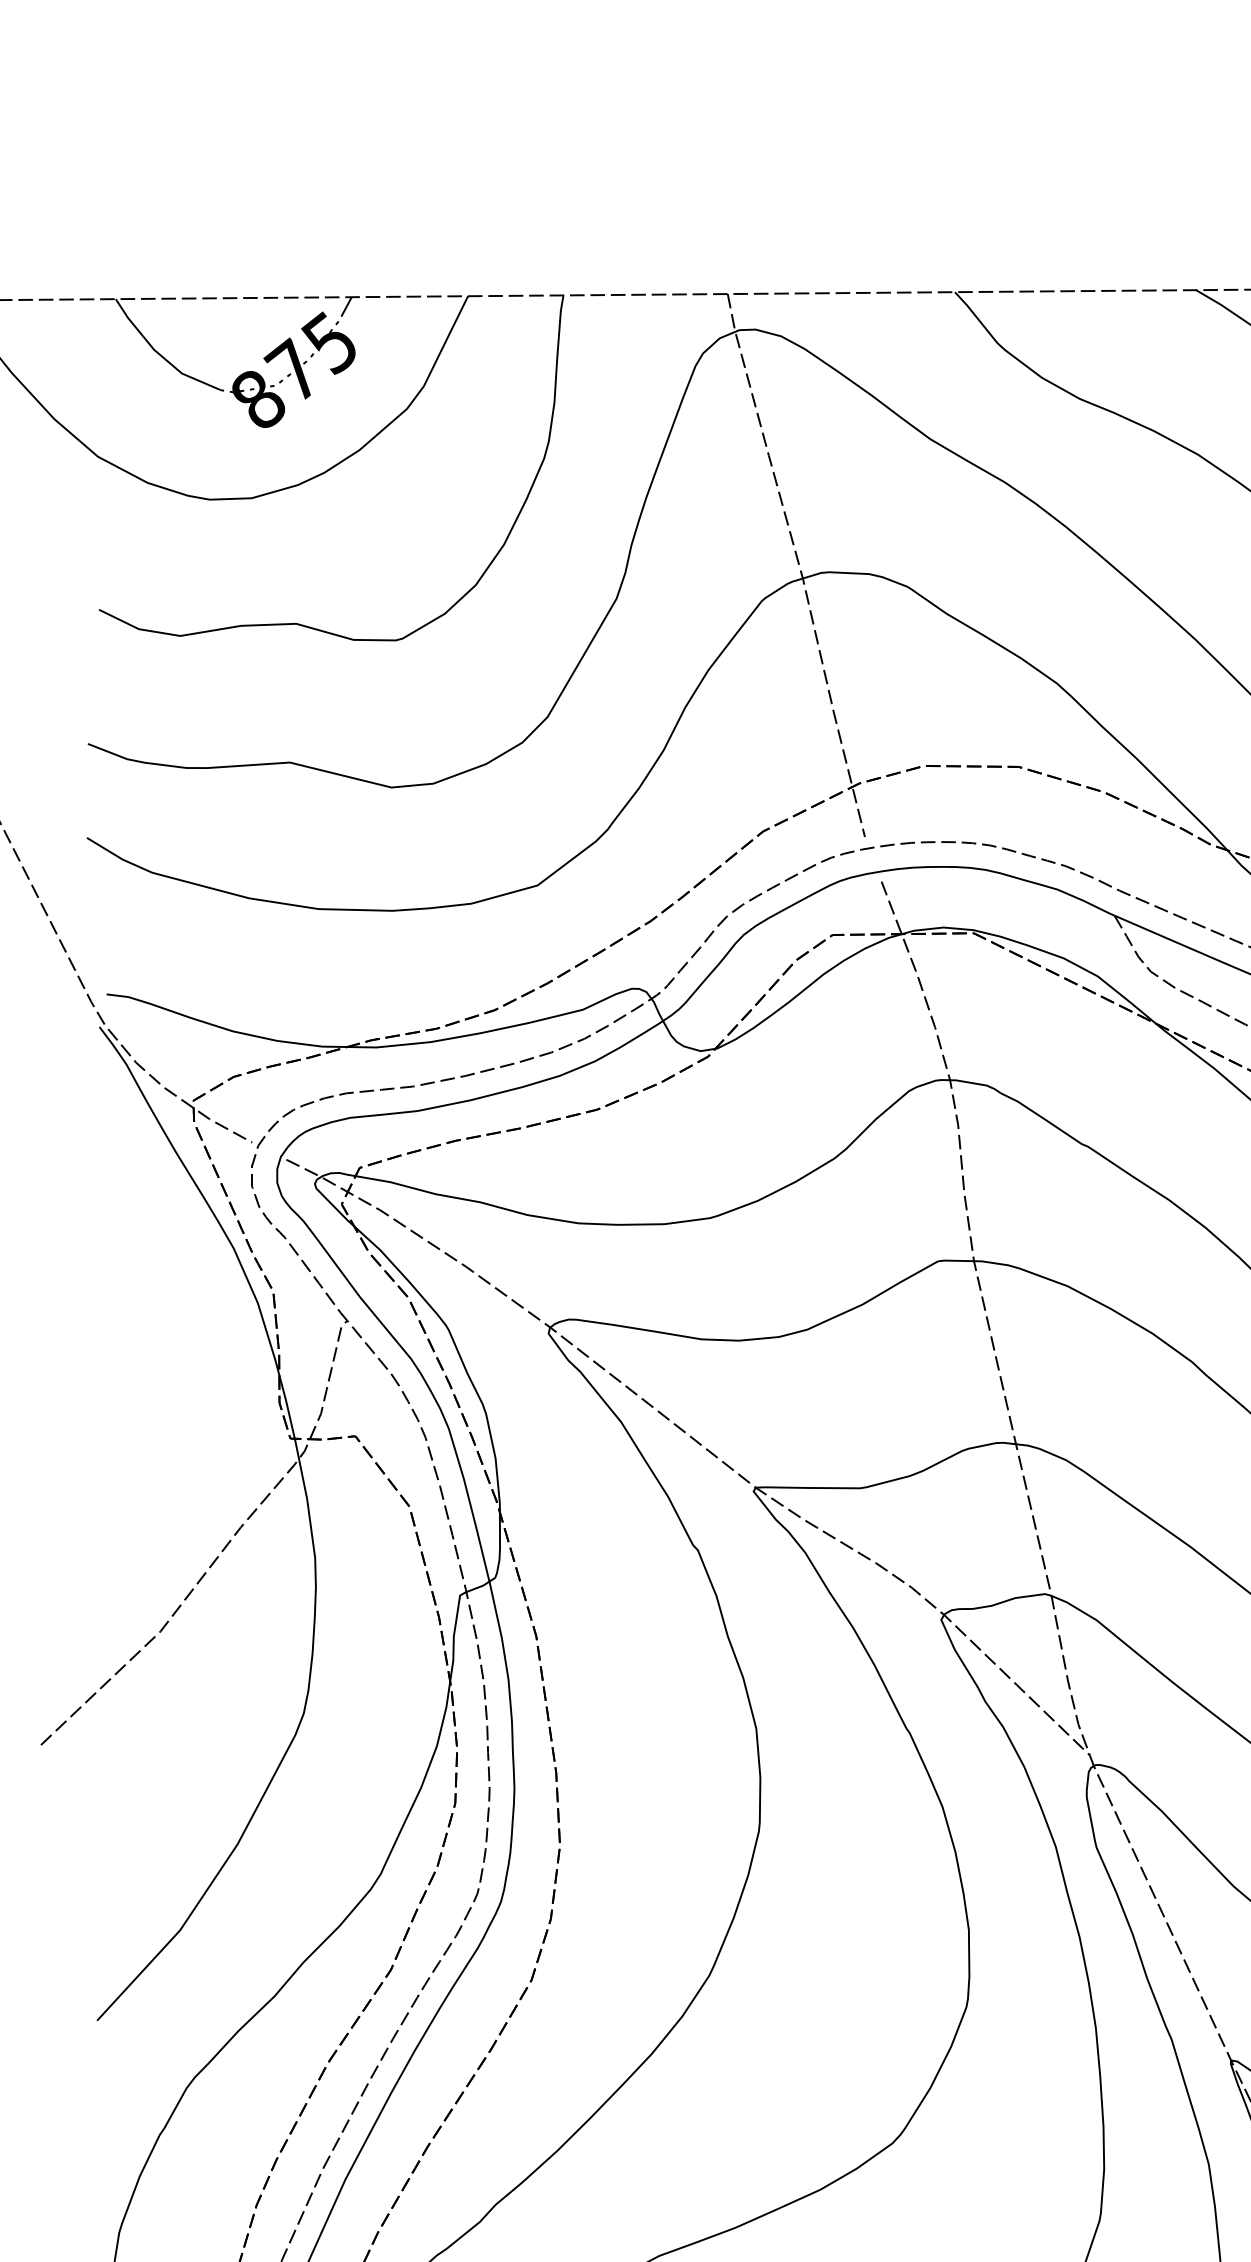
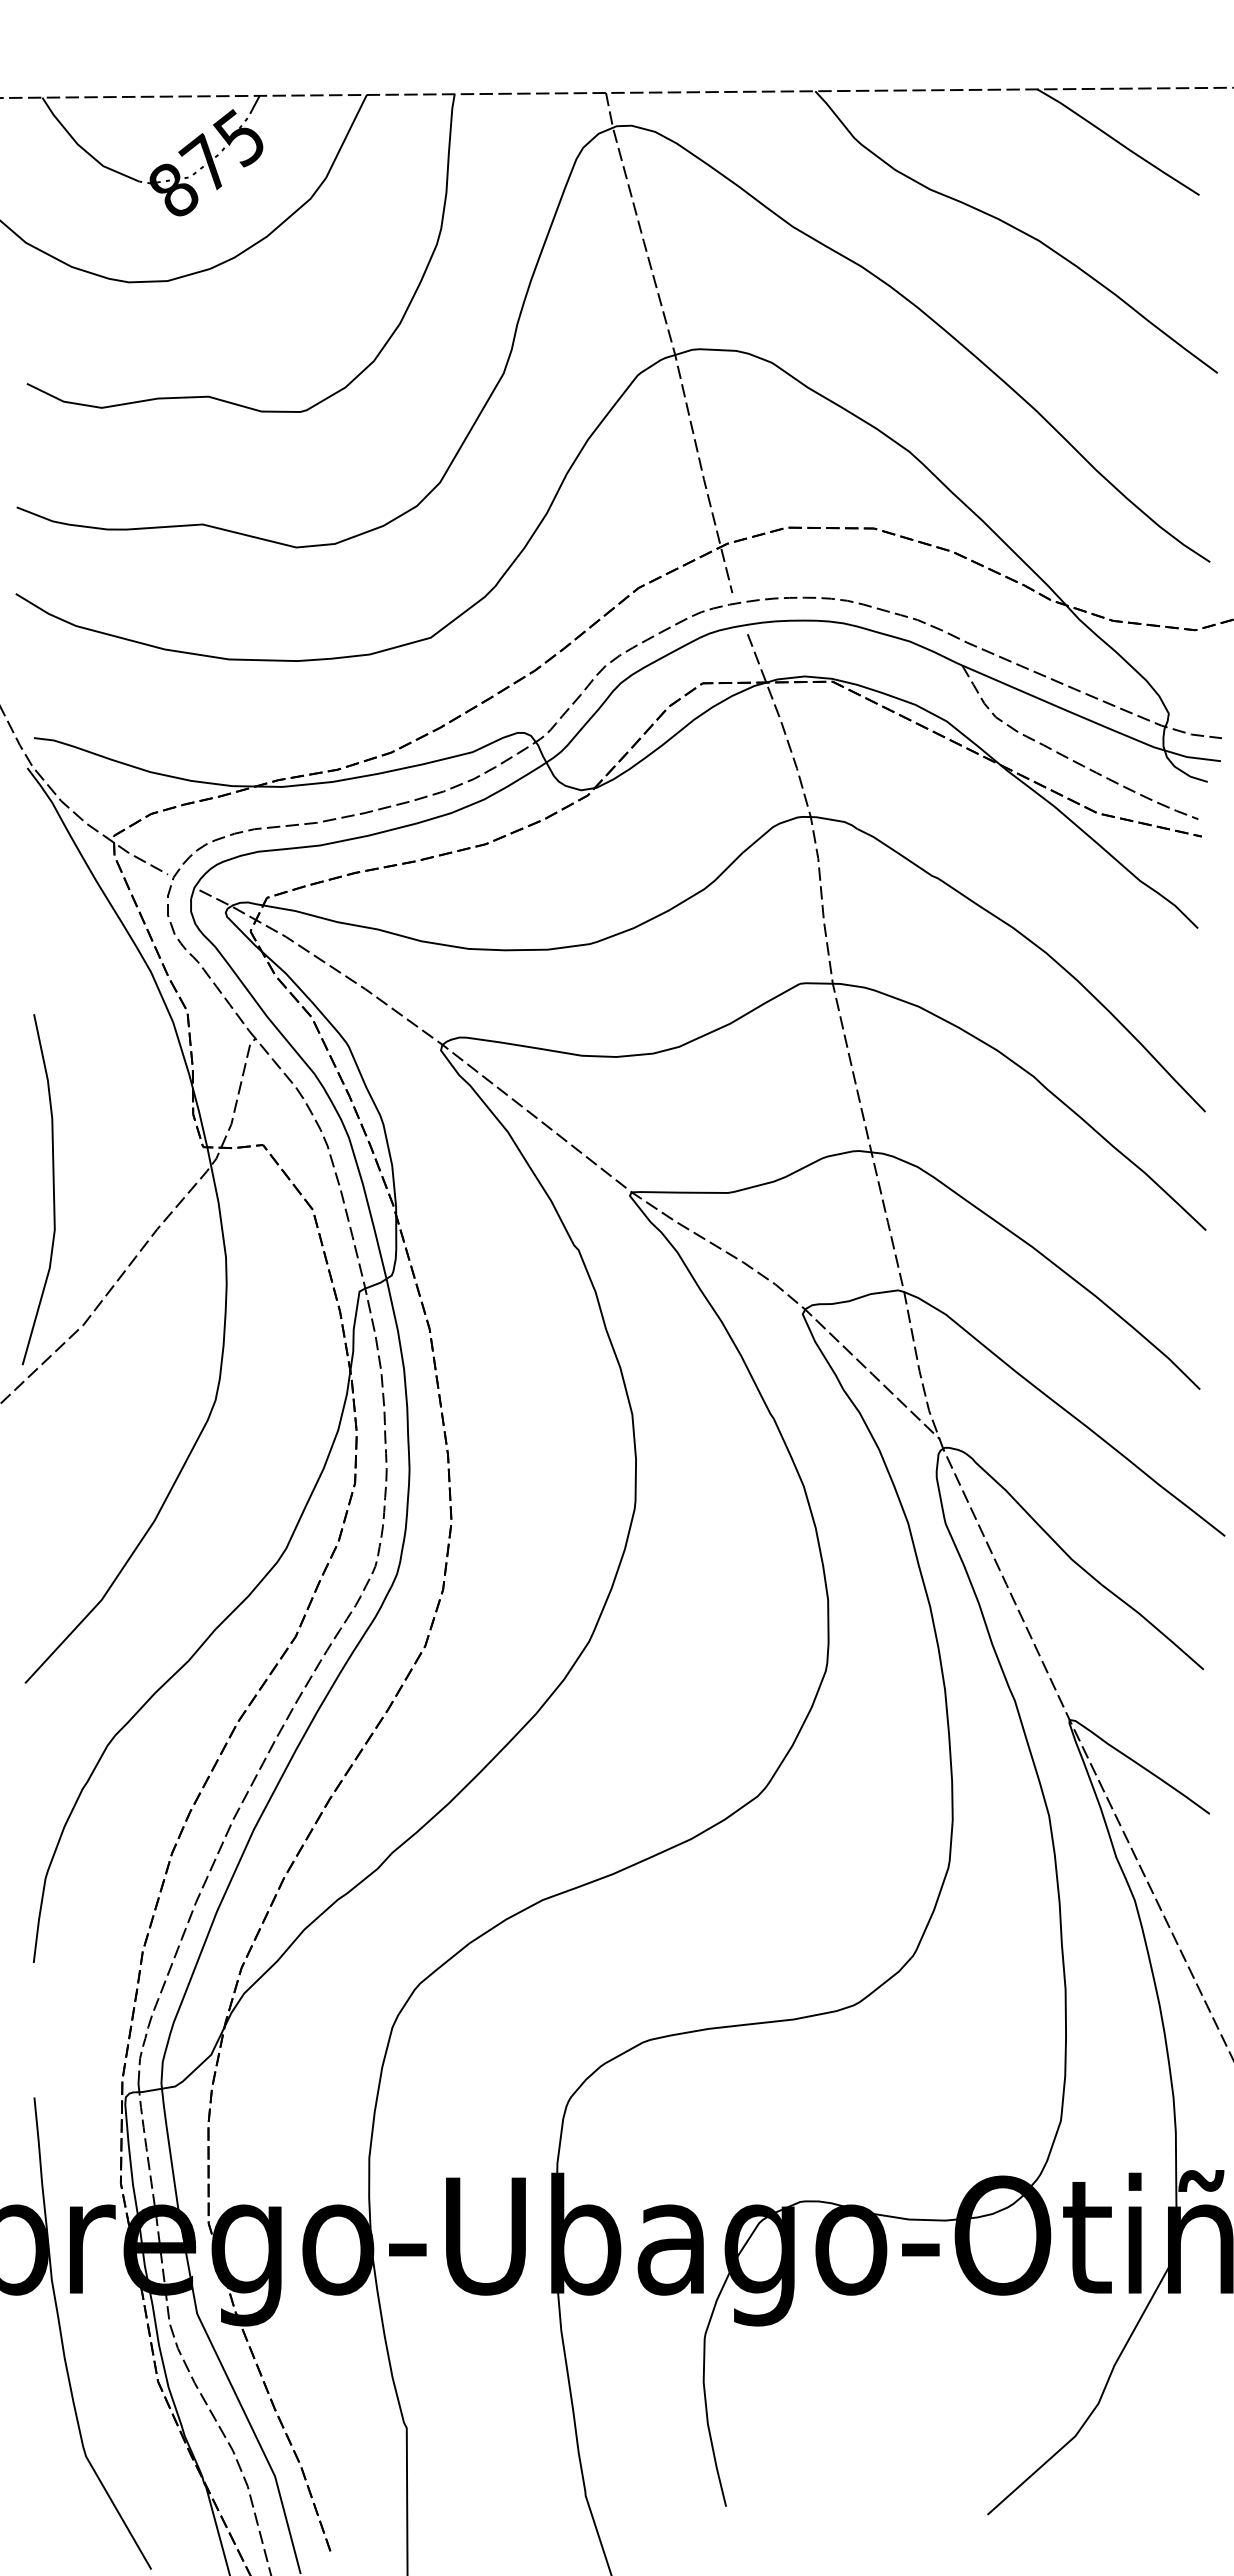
curve: (126, 1481) -> (52, 1186), added

